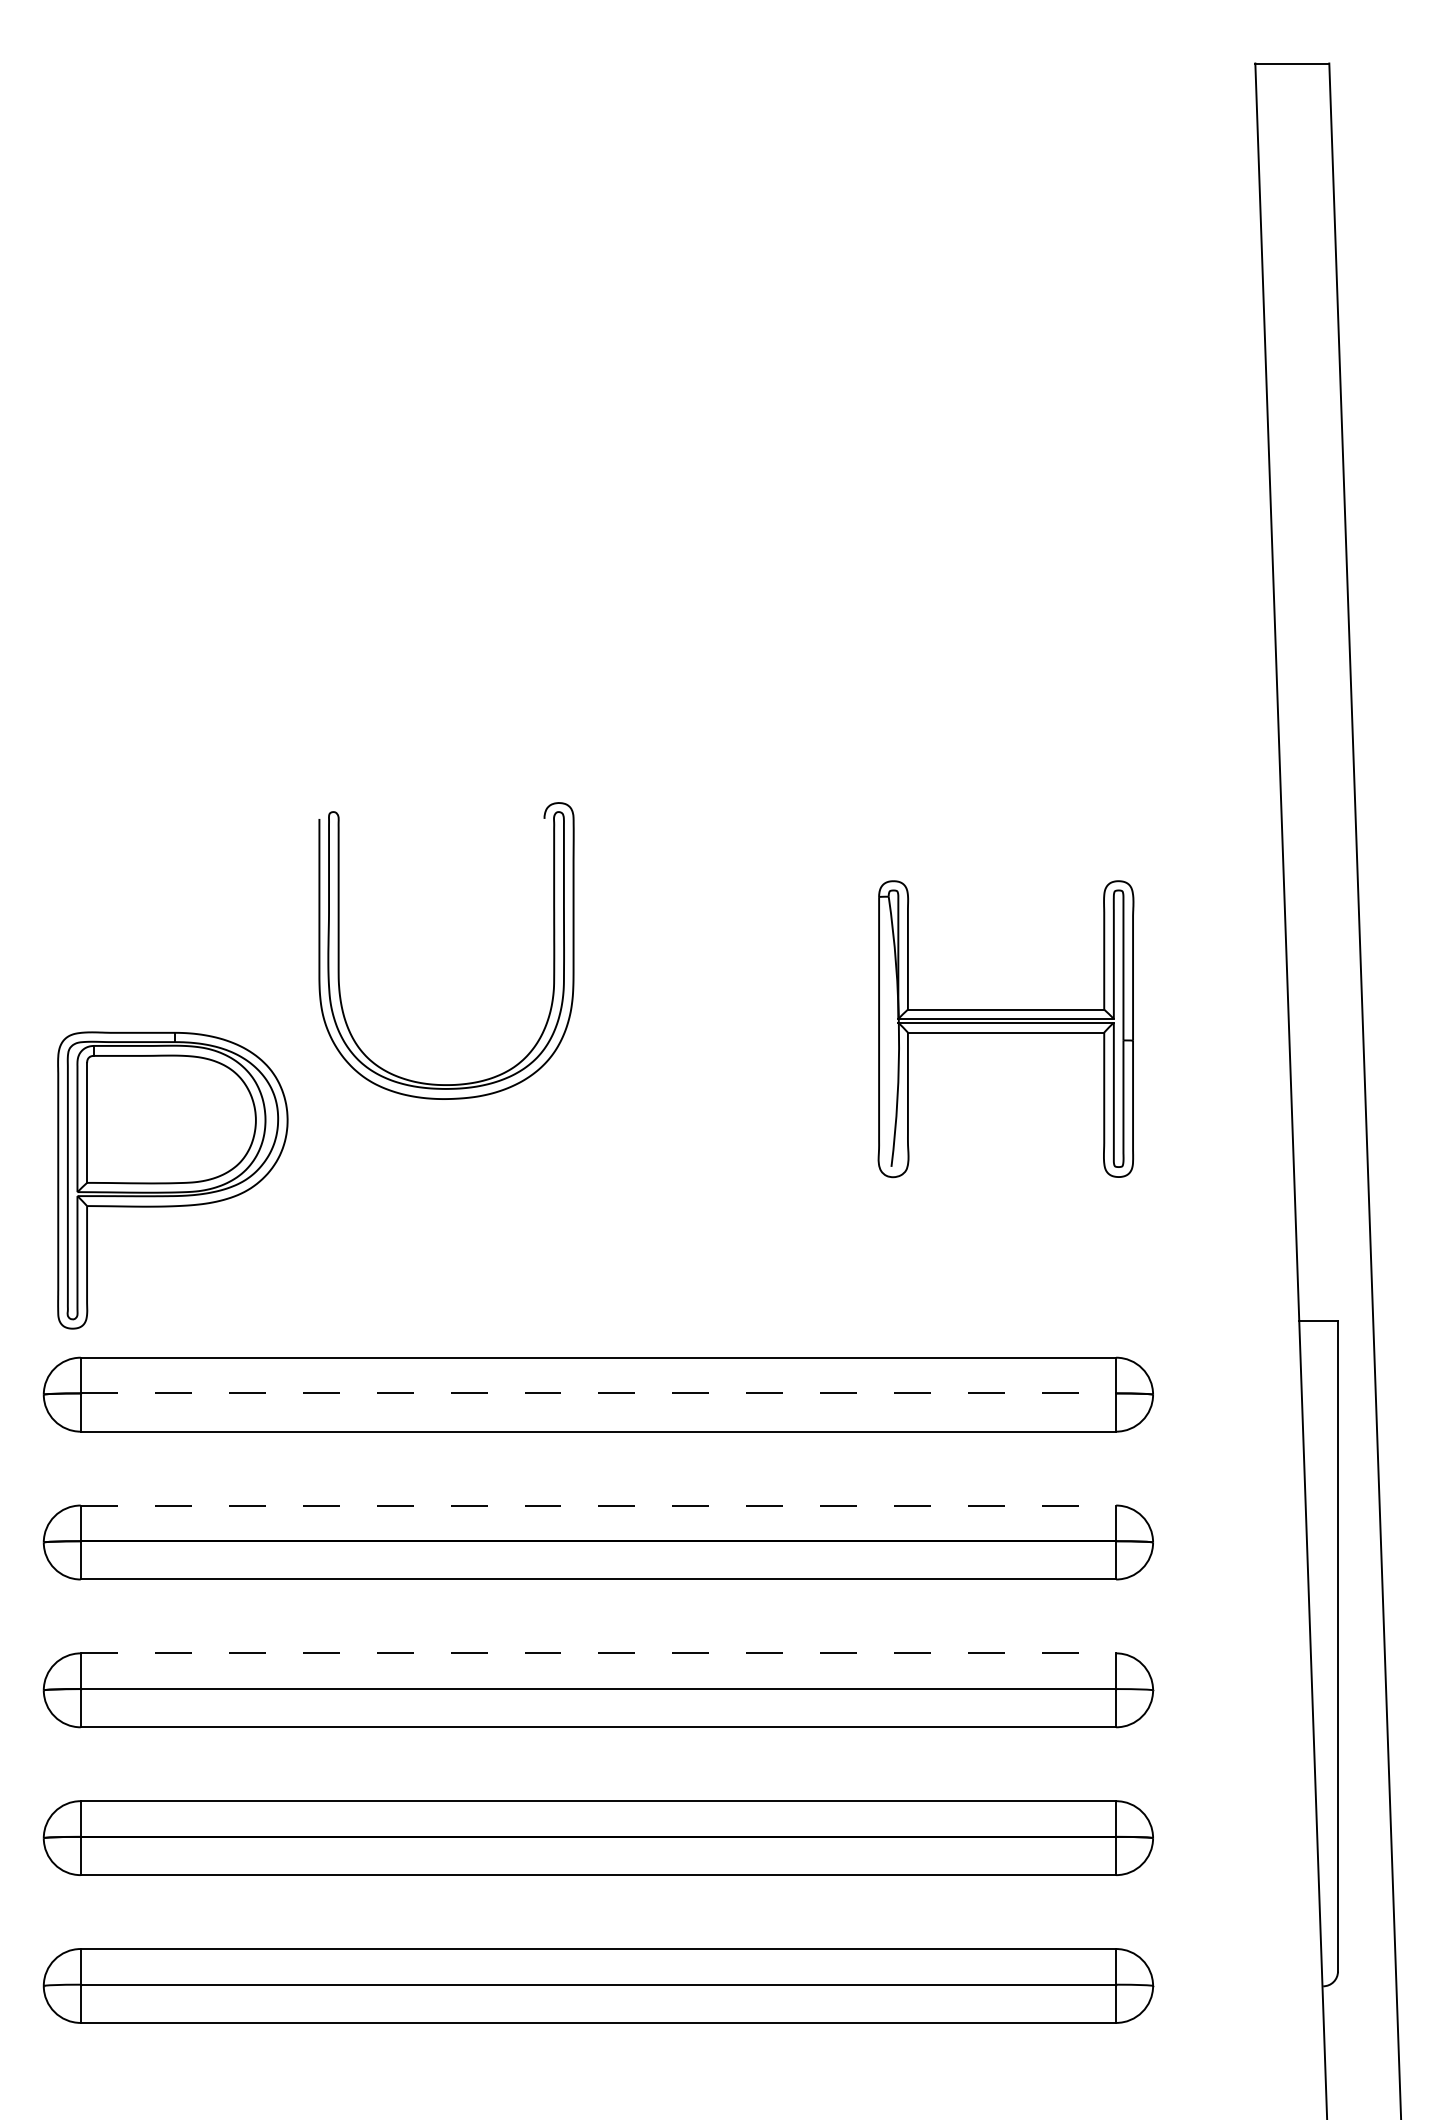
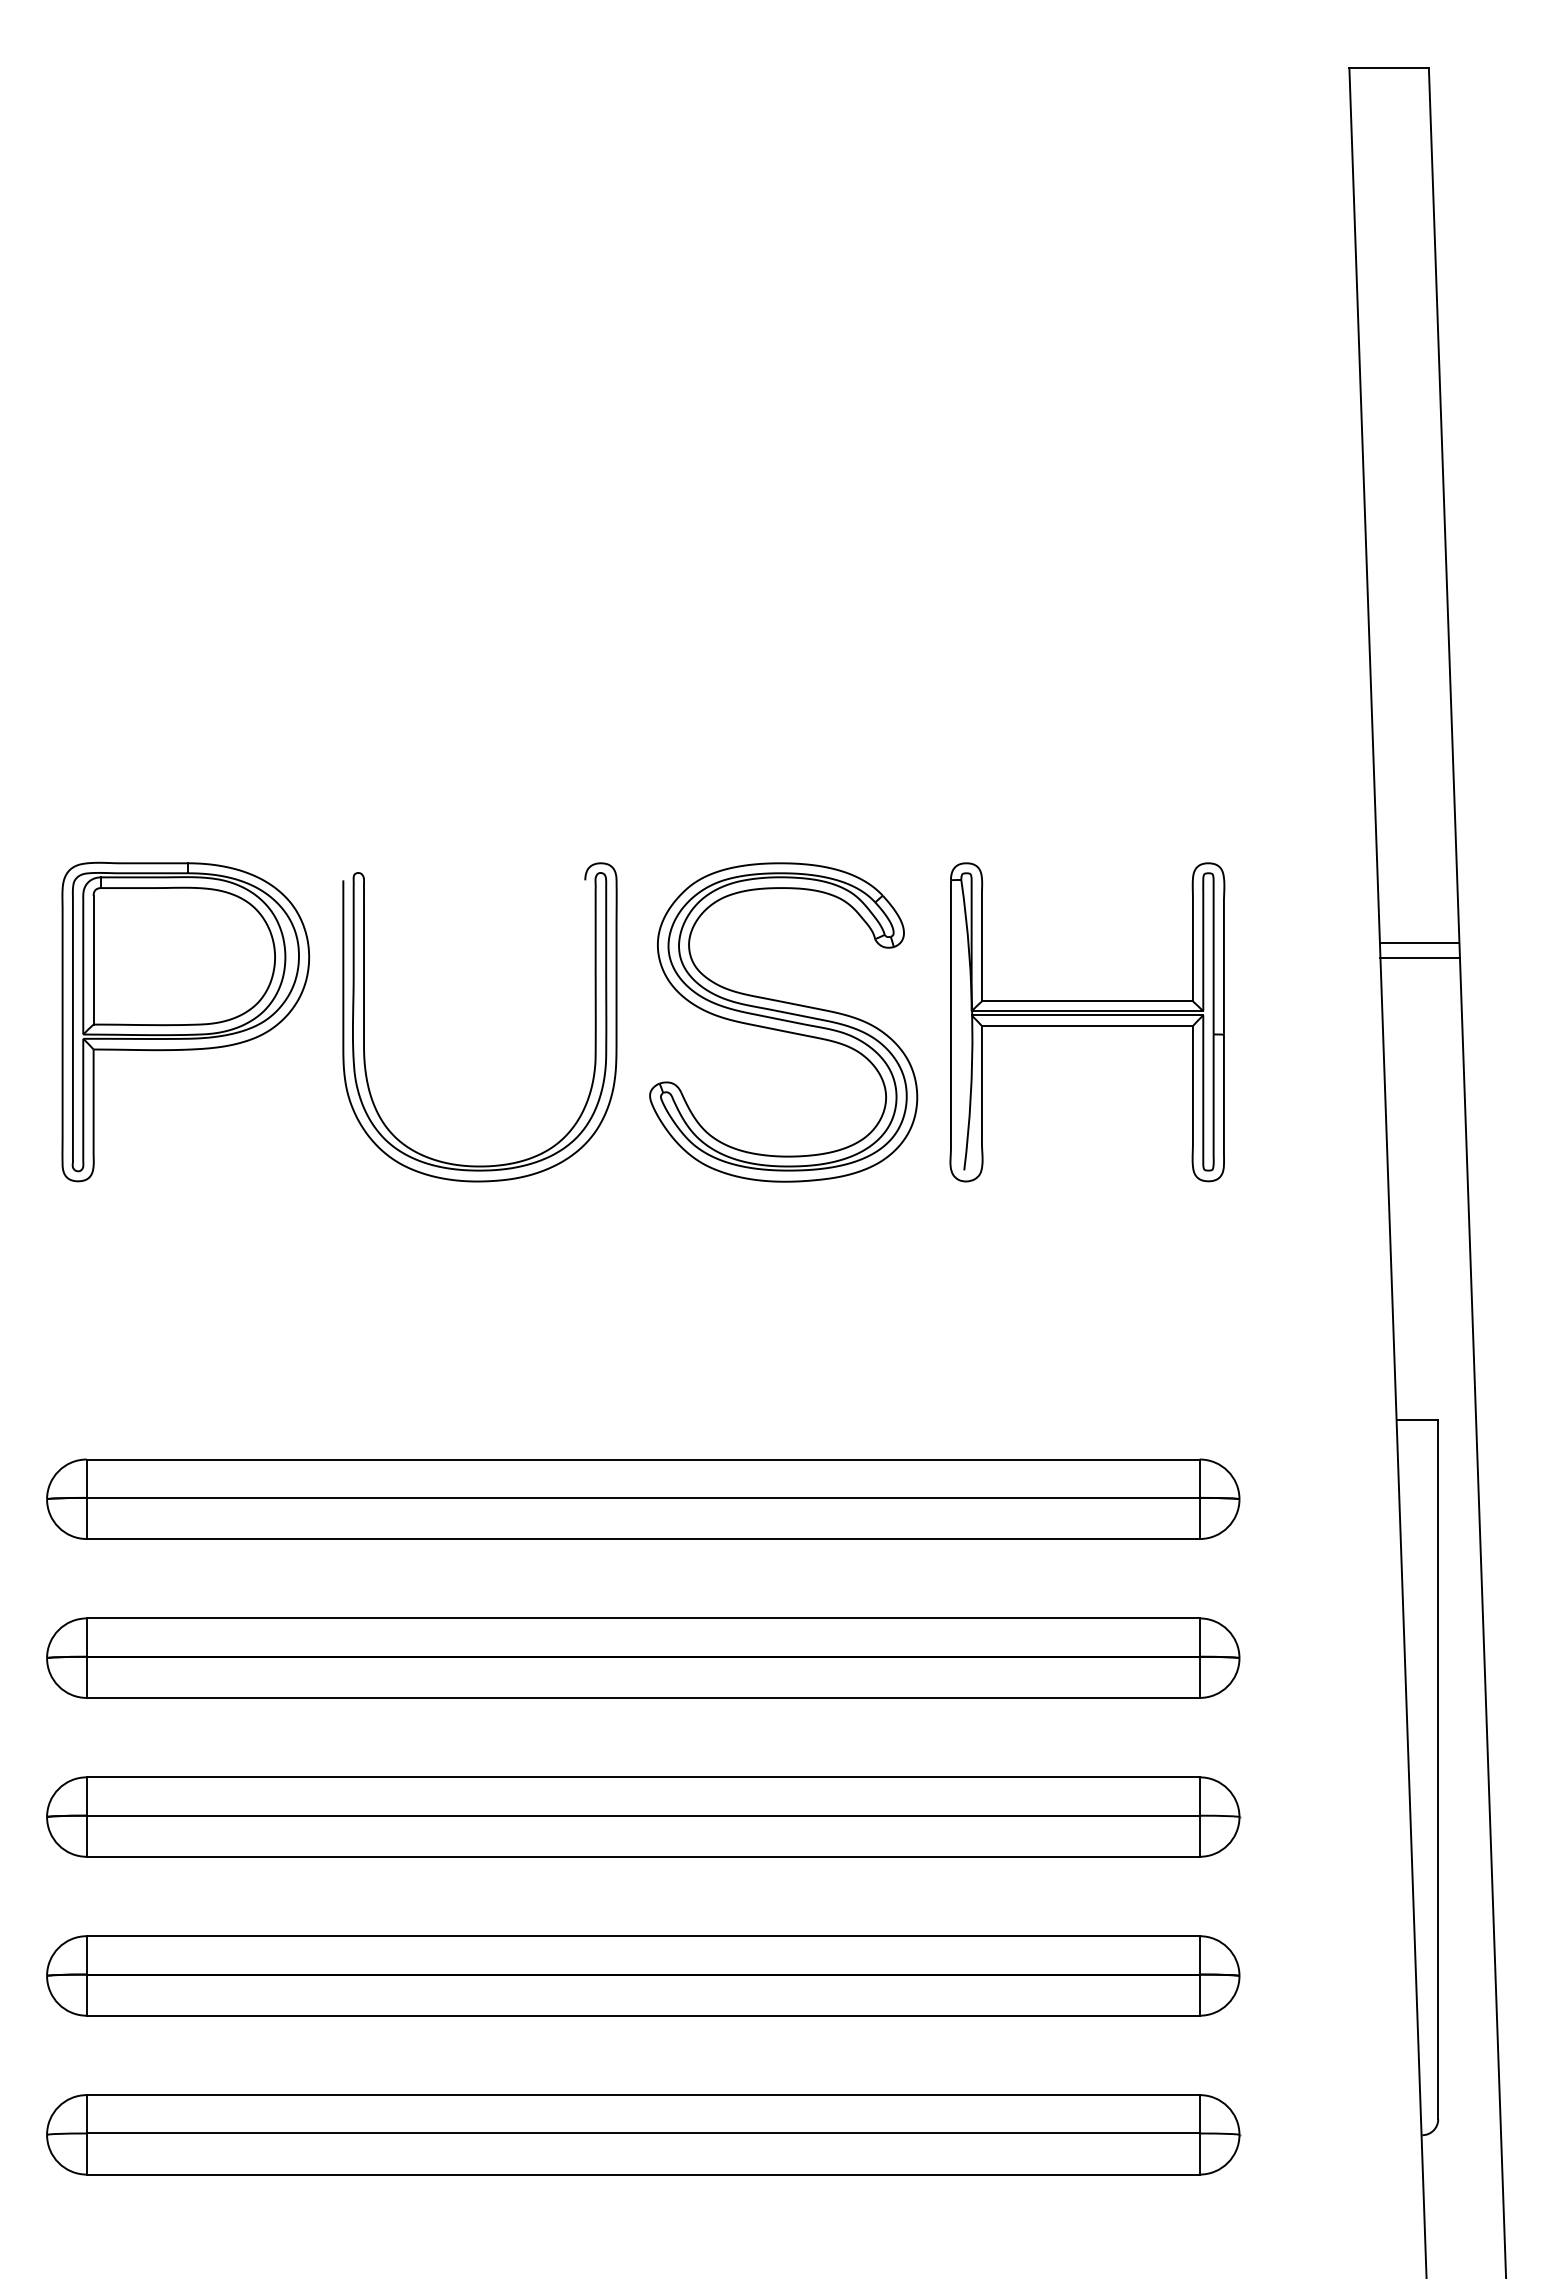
line: (1320, 876) -> (1419, 942), added
line: (1320, 891) -> (1419, 958), added
part: (728, 951) -> (783, 1022), added
part: (1006, 1029) -> (1087, 1022), moved
part: (172, 1180) -> (185, 1021), moved
line: (598, 1393) -> (643, 1497), dashed -> solid
line: (598, 1505) -> (643, 1618), dashed -> solid
line: (598, 1653) -> (643, 1777), dashed -> solid

